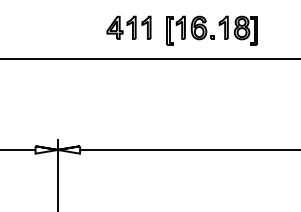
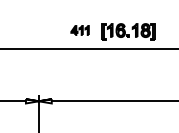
part: (127, 27) -> (79, 30), size x0.7

